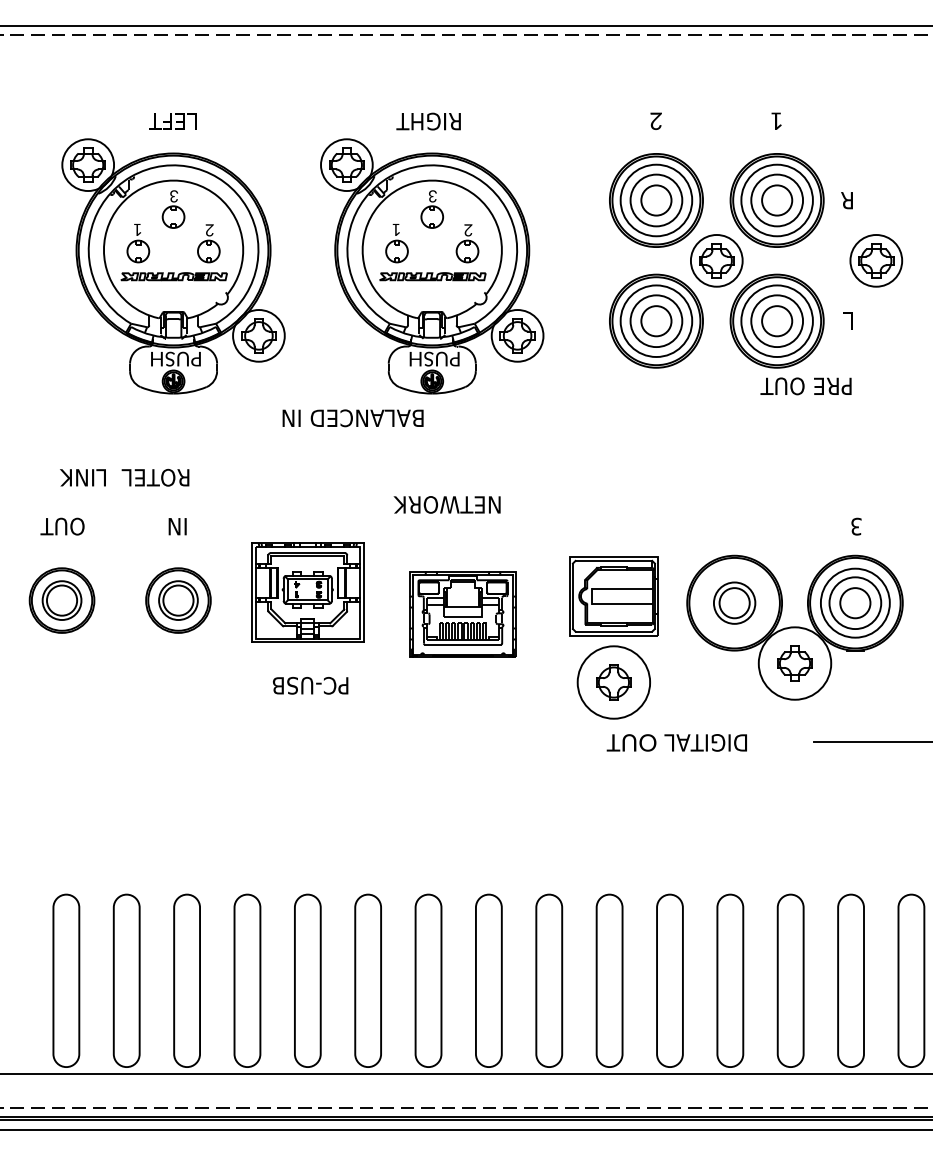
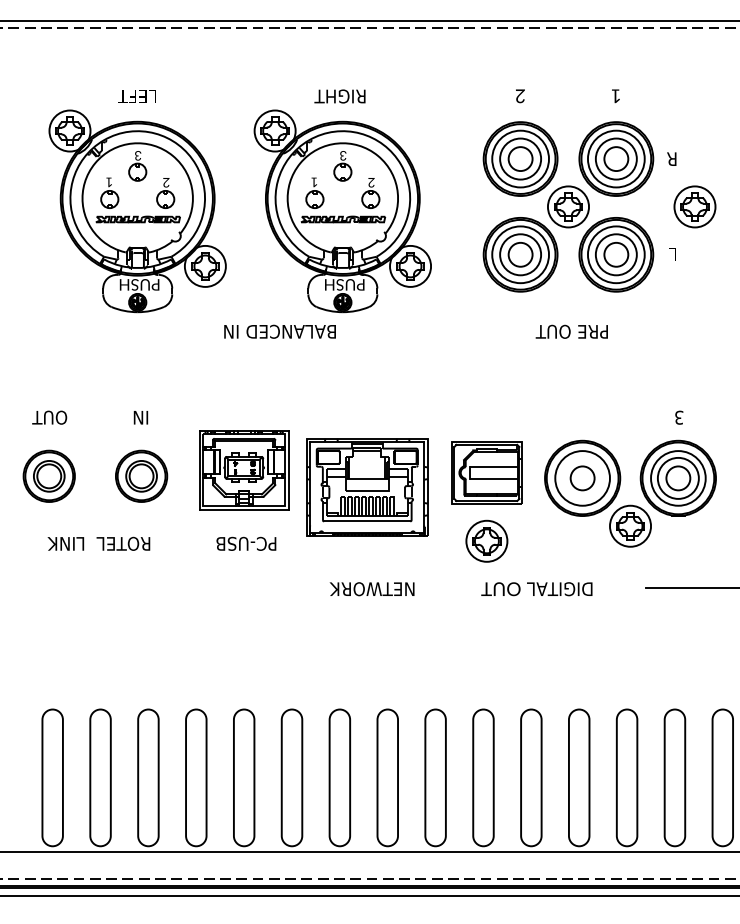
text: (805, 386) -> (571, 331), moved
text: (124, 477) -> (98, 543), moved
text: (446, 504) -> (371, 588), moved
circle: (734, 602) -> (582, 477), size x1.67
part: (462, 614) -> (366, 487), size x1.43
circle: (794, 663) -> (630, 526), size x0.71
circle: (613, 682) -> (486, 541), size x0.71

